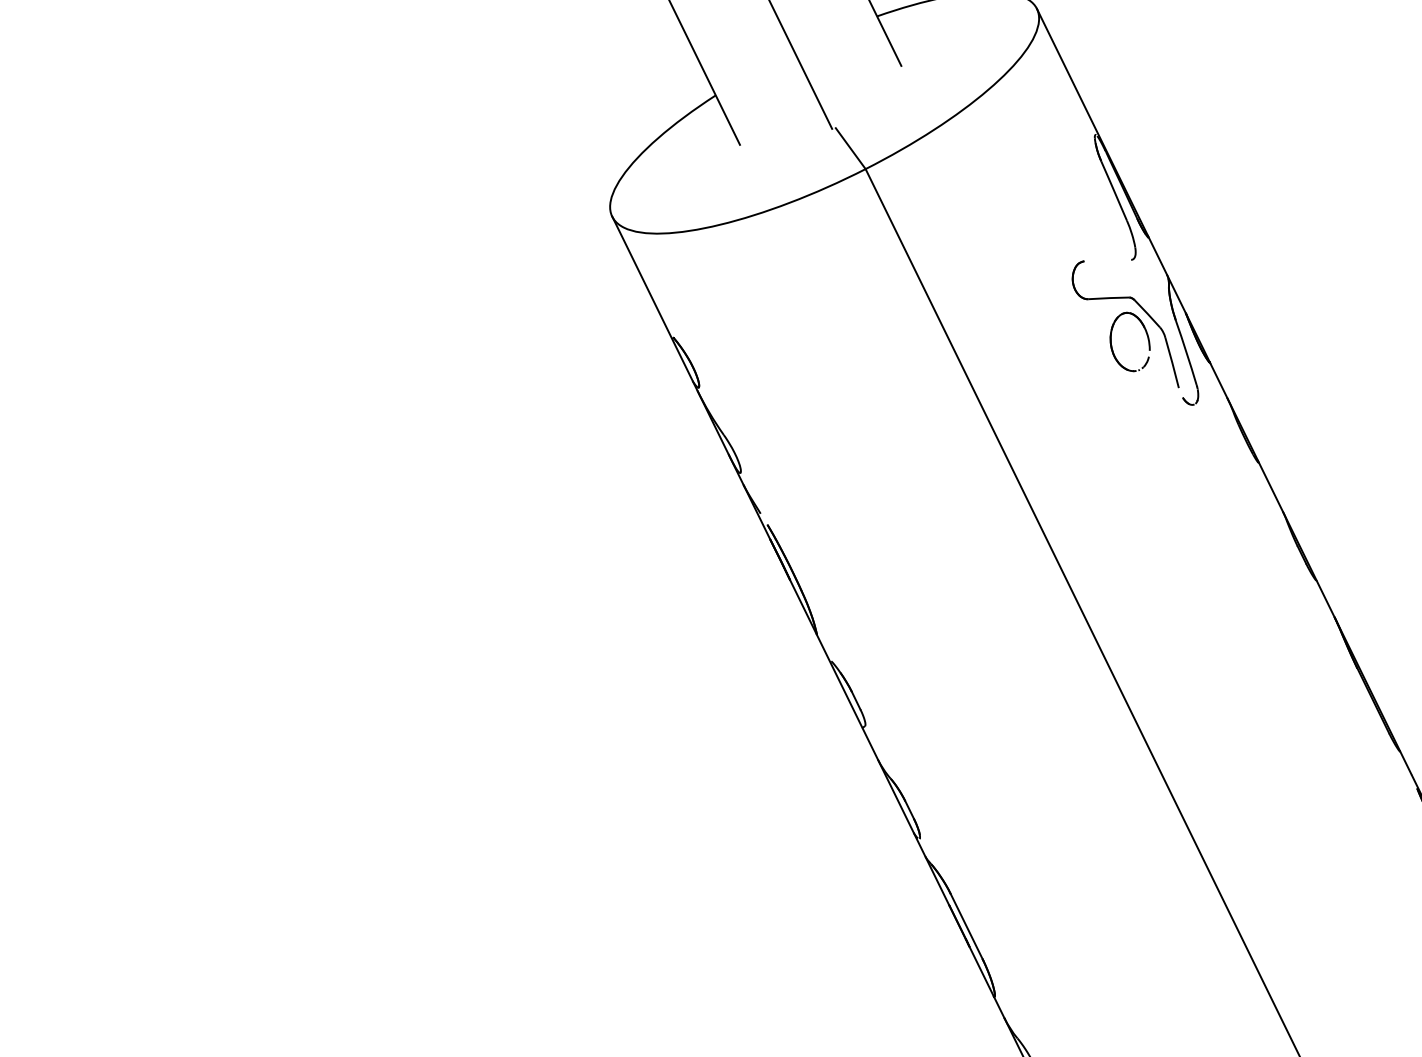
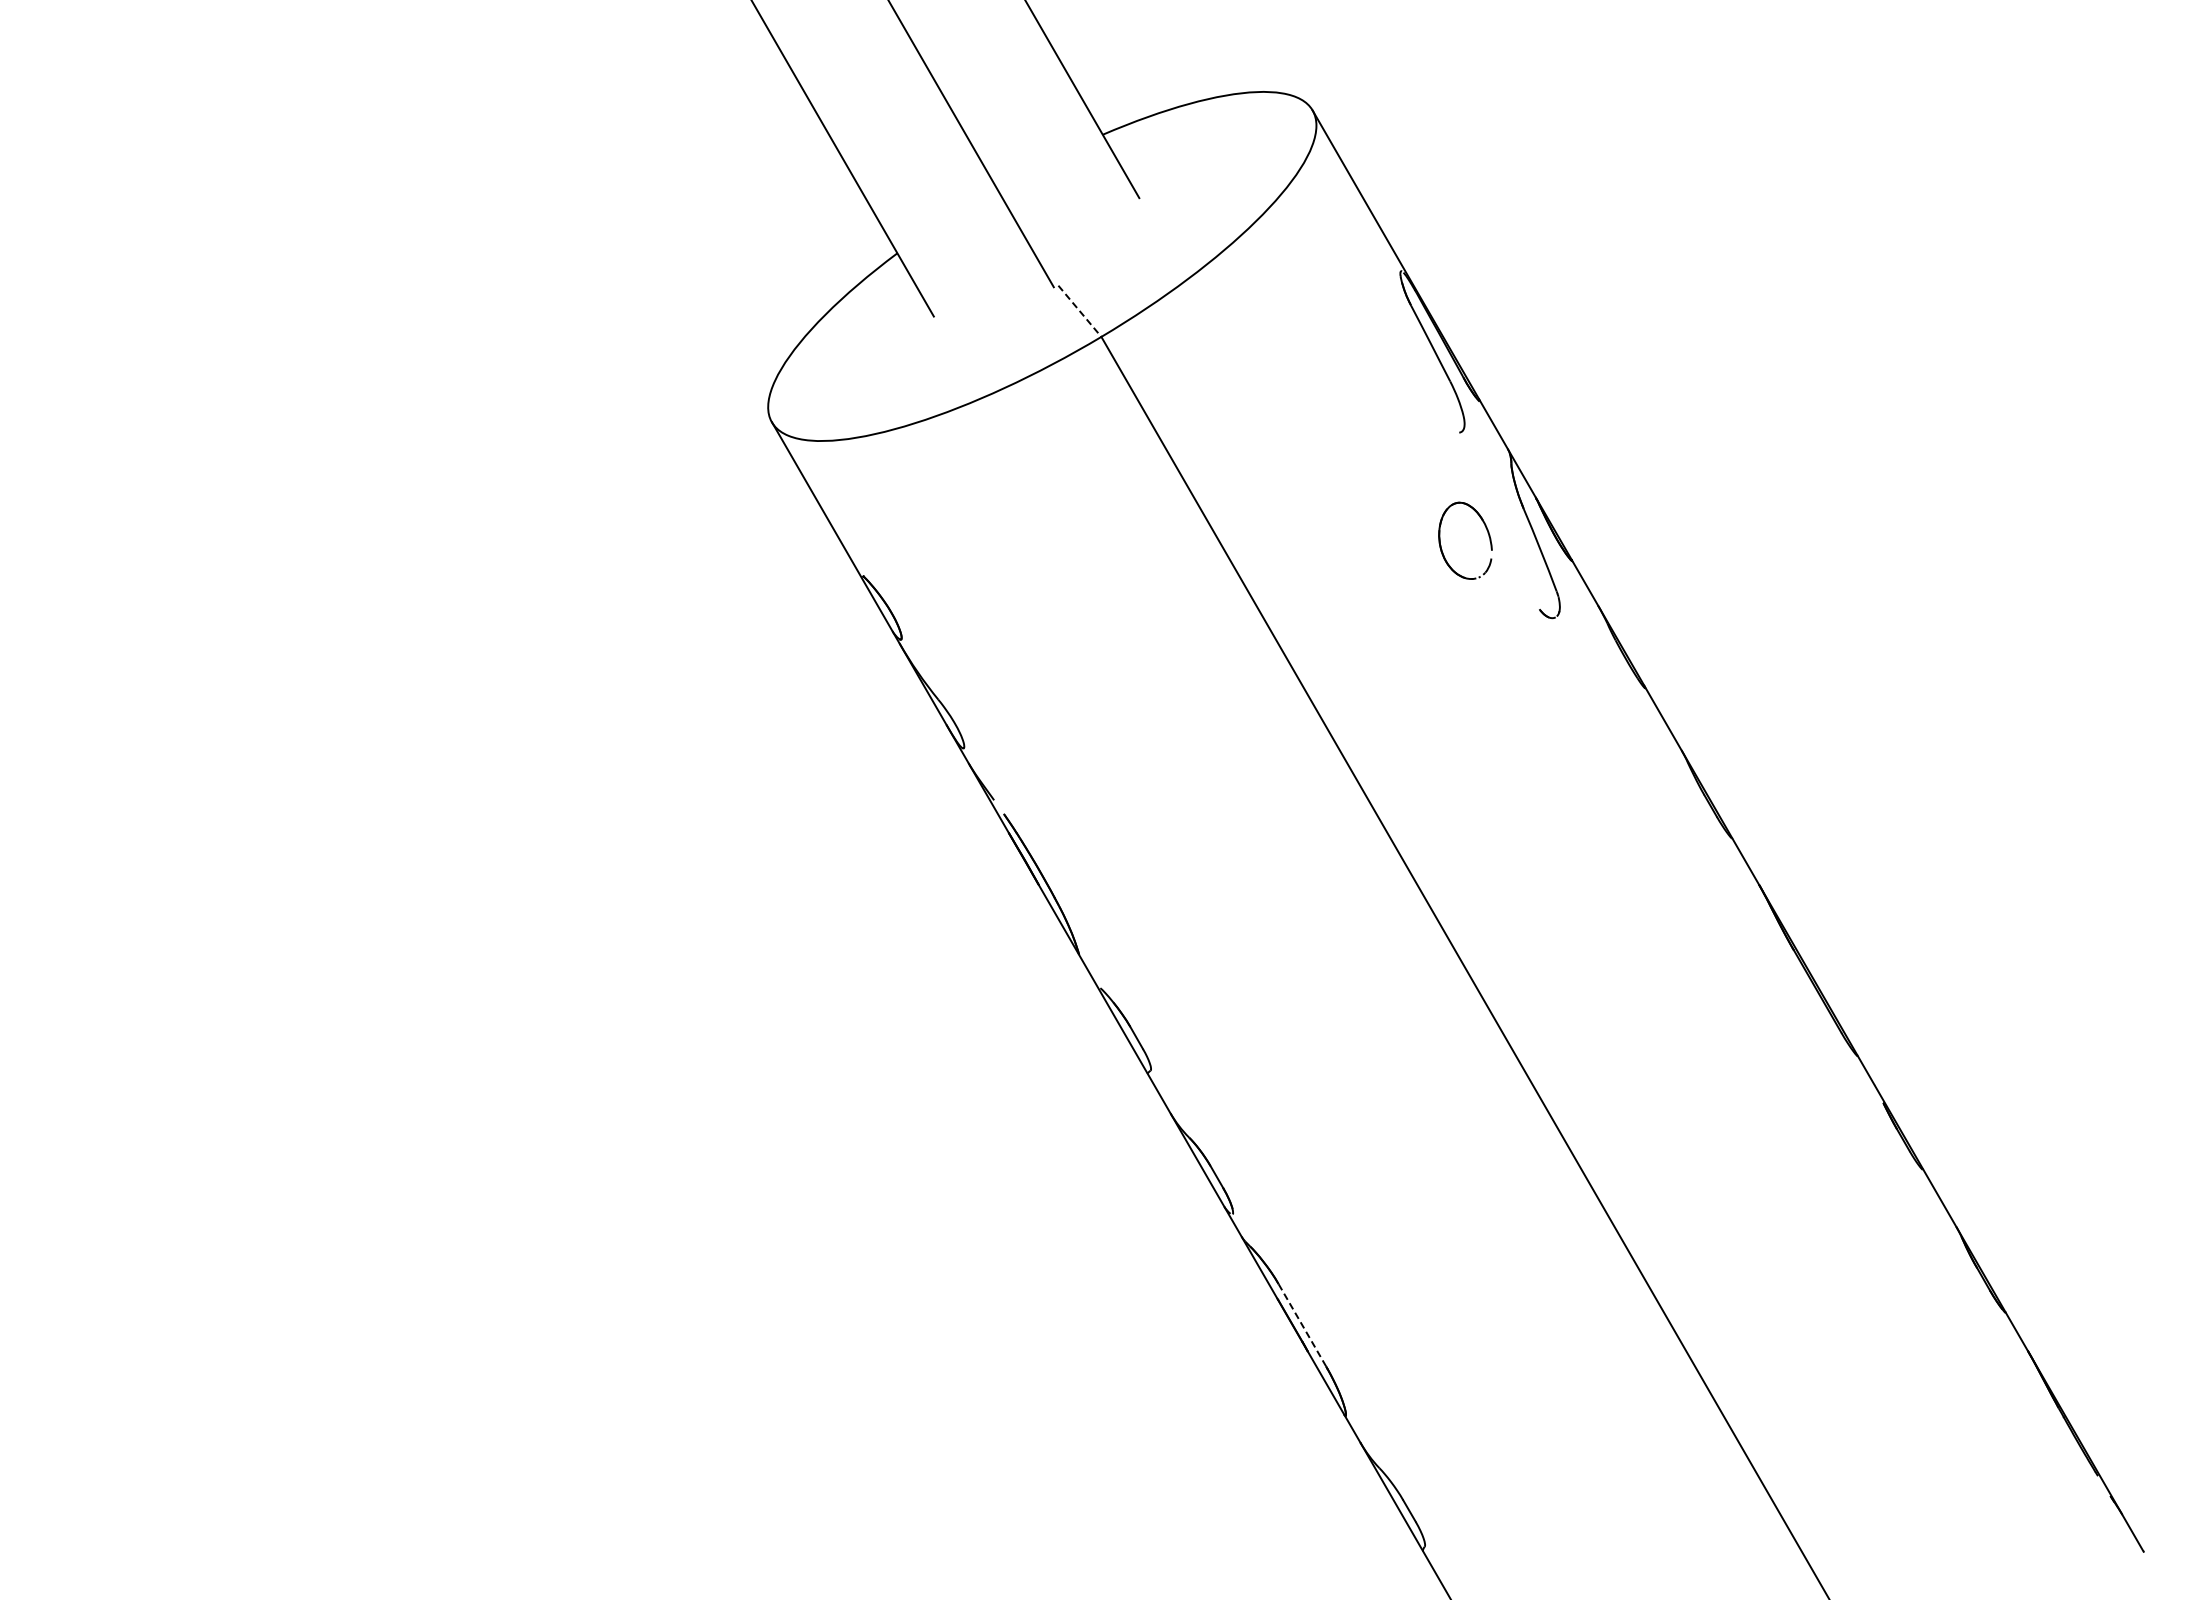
line: (851, 148) -> (1080, 311), solid -> dashed
part: (1139, 306) -> (1474, 493), removed
line: (966, 926) -> (1302, 1325), solid -> dashed

